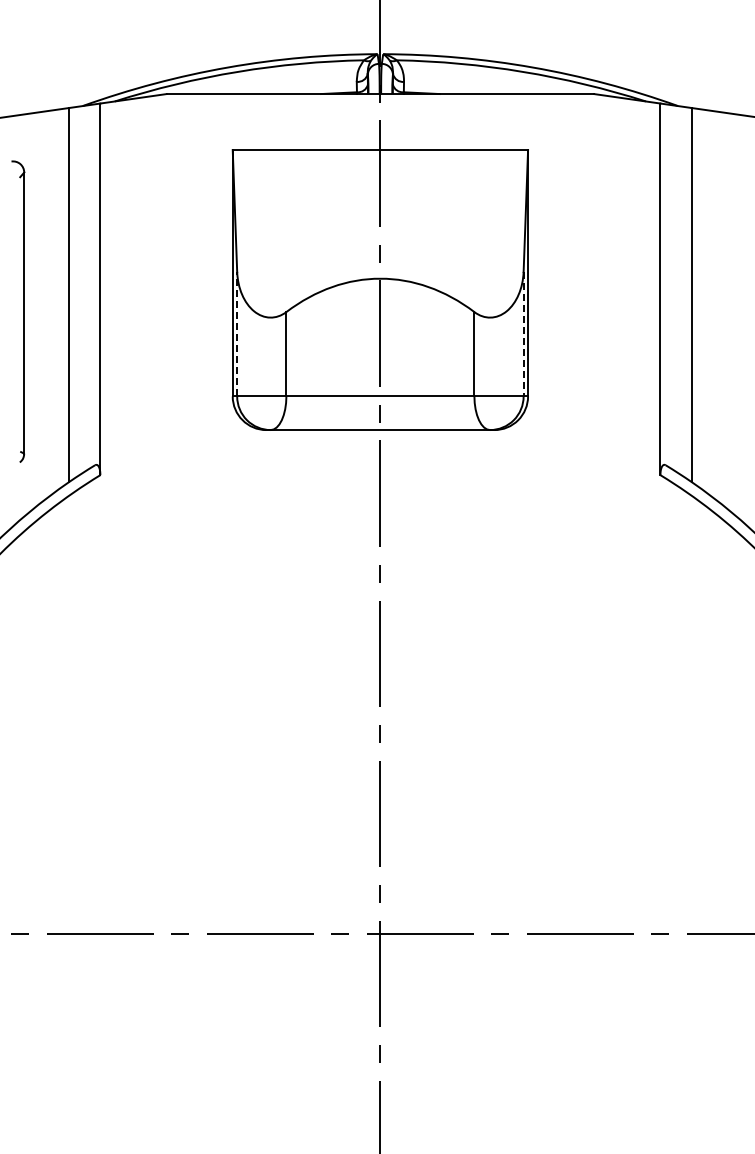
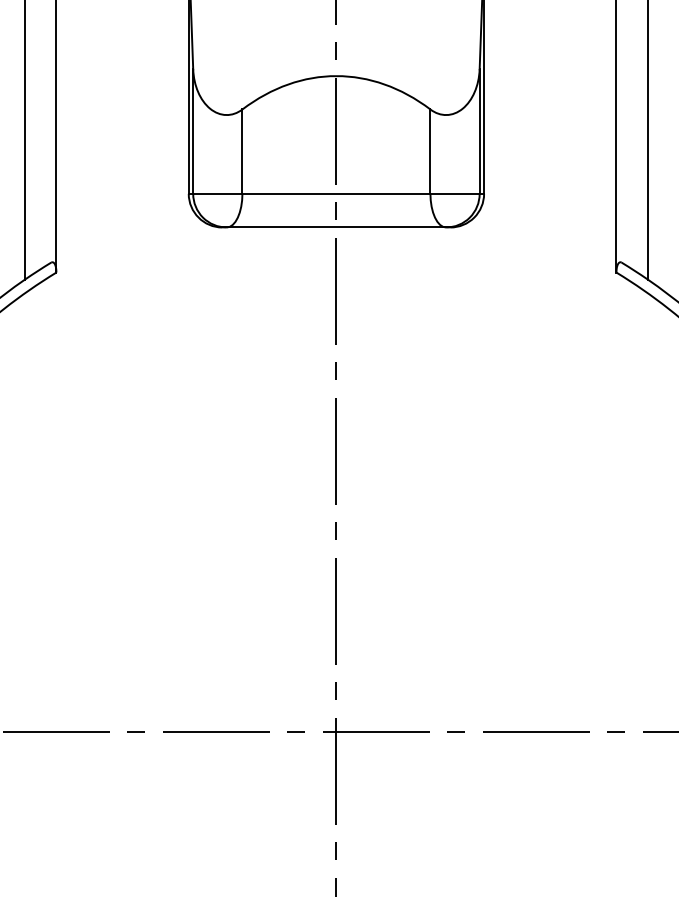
line: (237, 333) -> (193, 130), dashed -> solid
line: (523, 334) -> (479, 131), dashed -> solid

